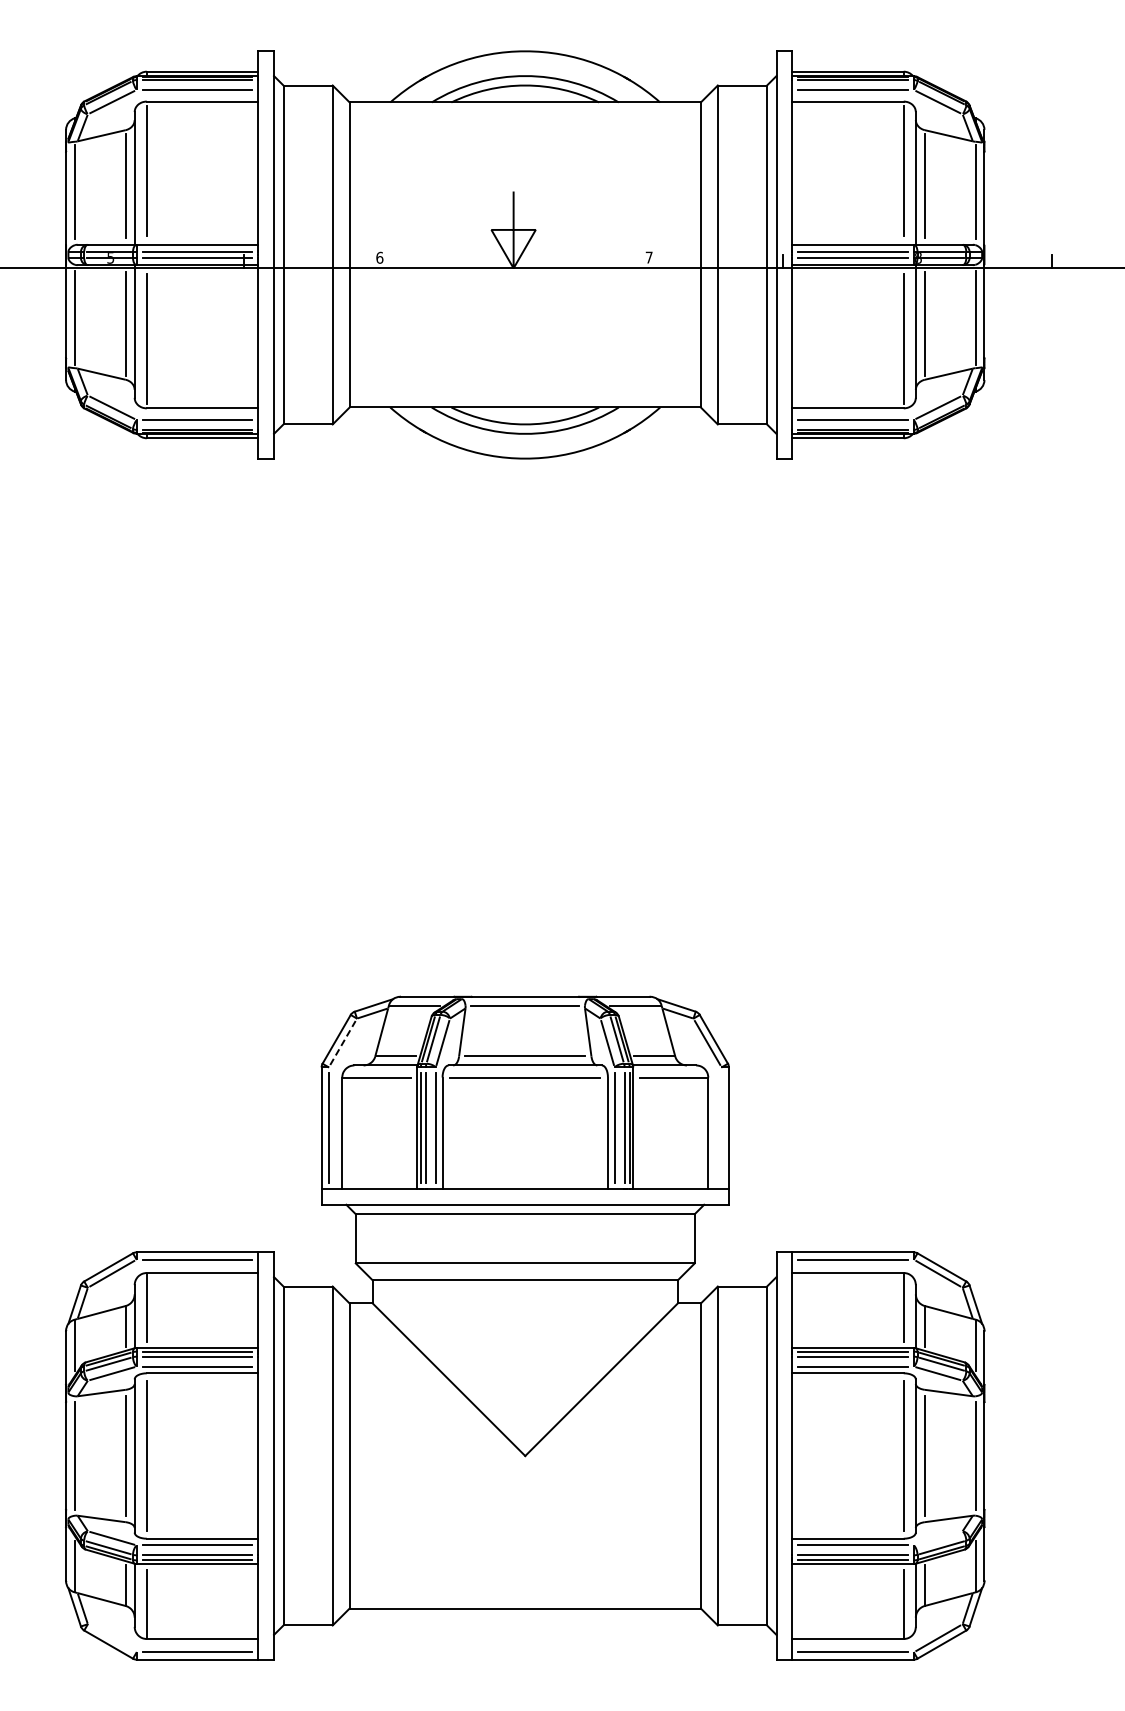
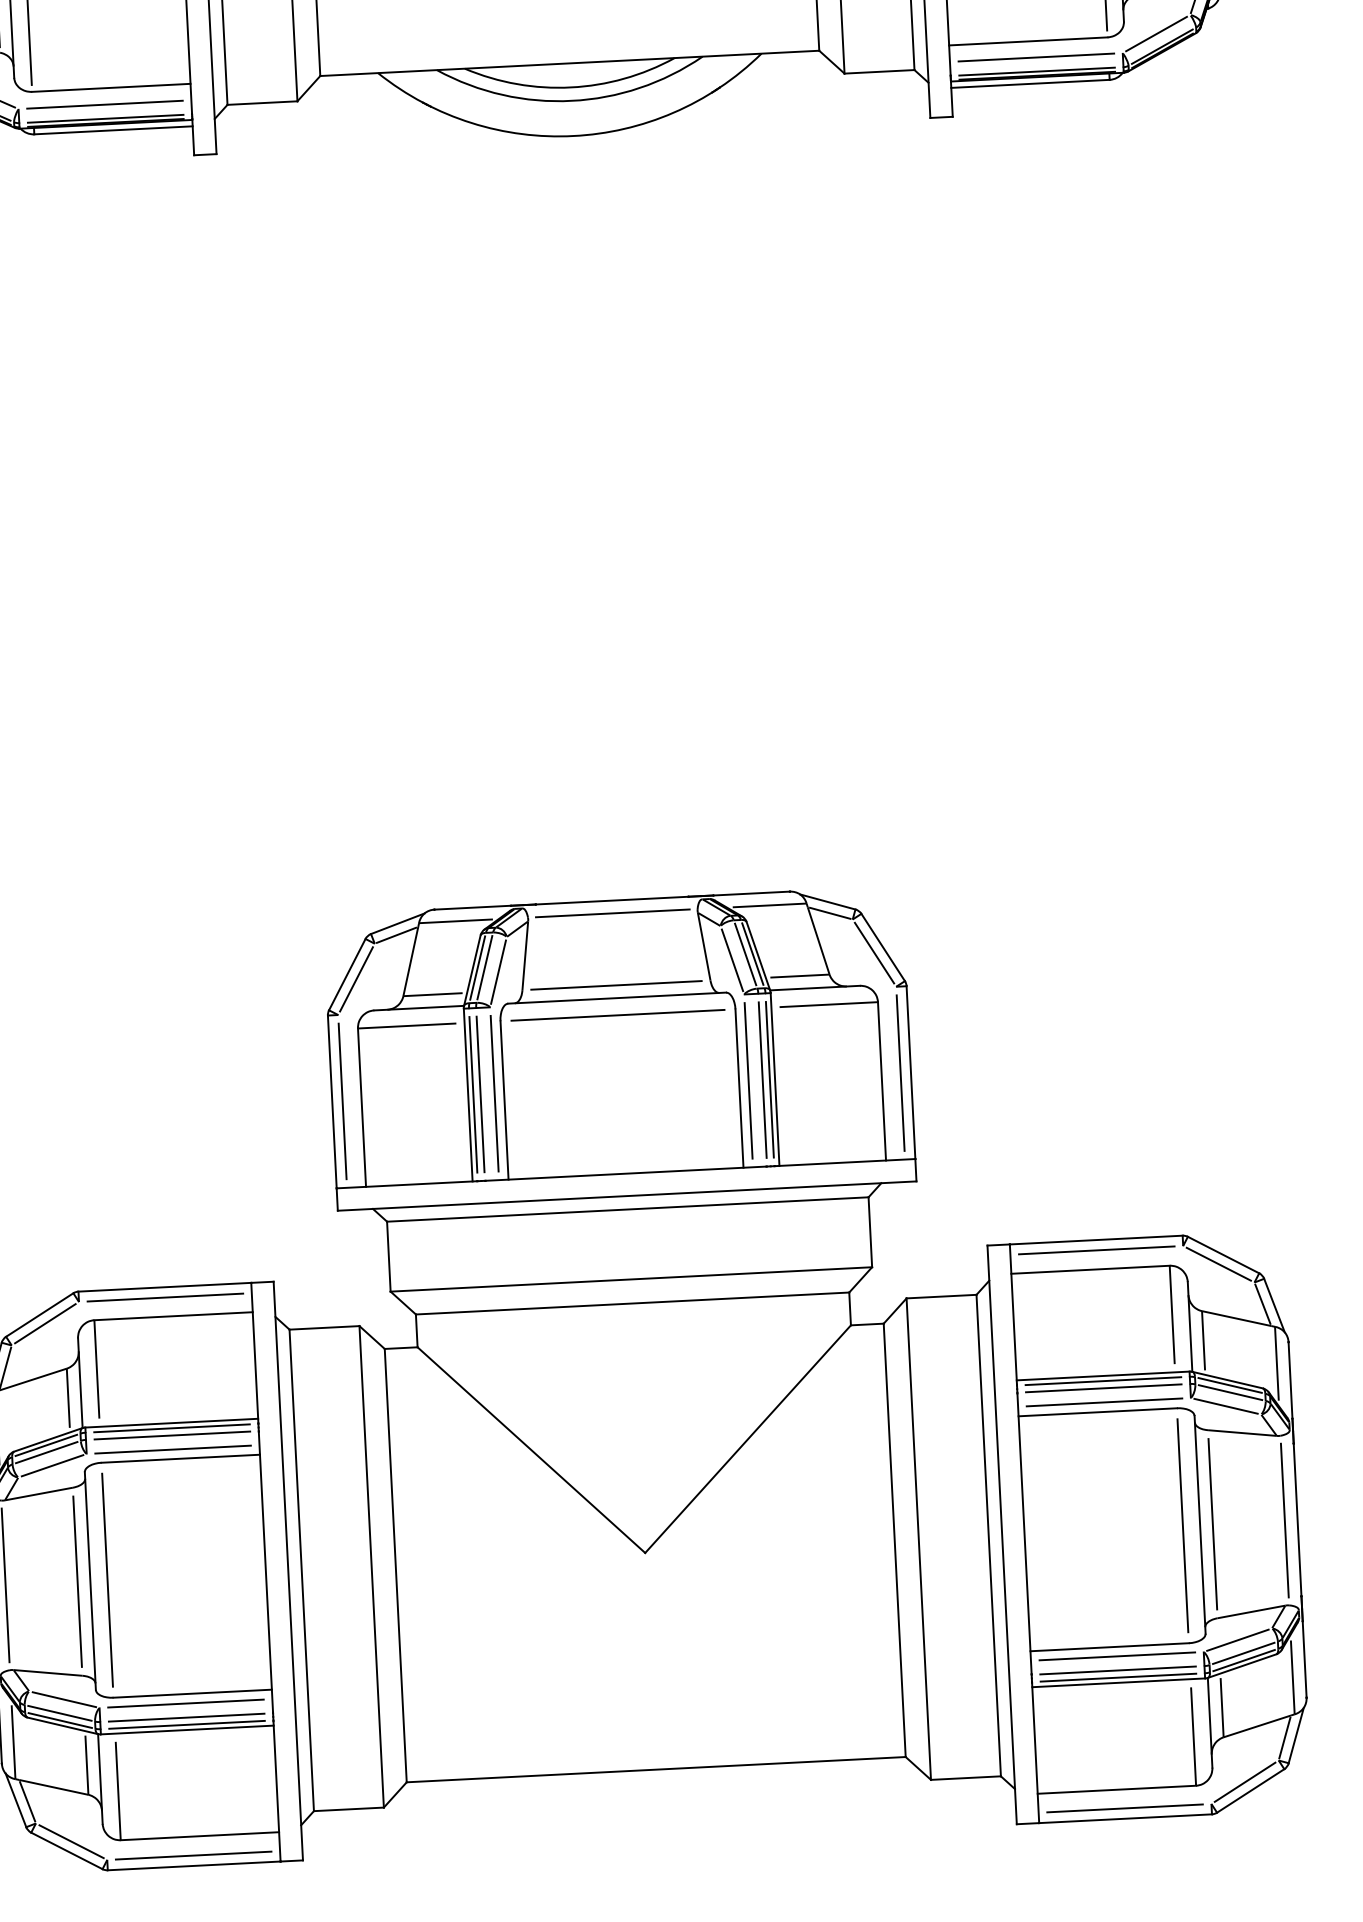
line: (343, 1042) -> (357, 978), dashed -> solid
line: (721, 1127) -> (900, 1072), added
line: (938, 1538) -> (1238, 1640), added
line: (112, 1637) -> (71, 1840), added

